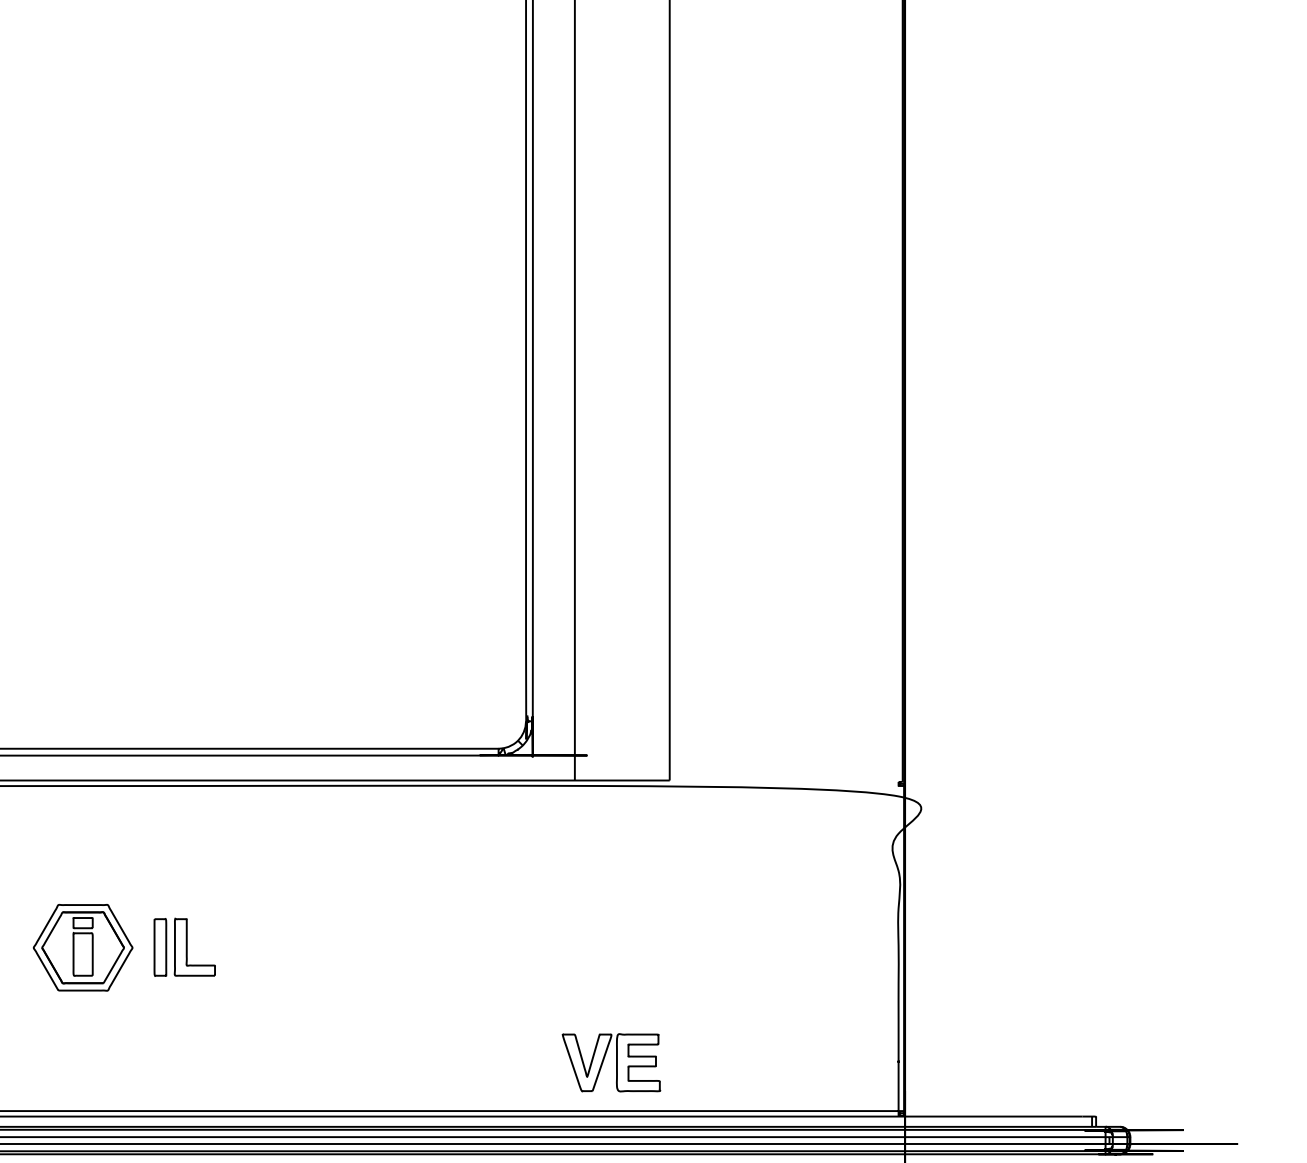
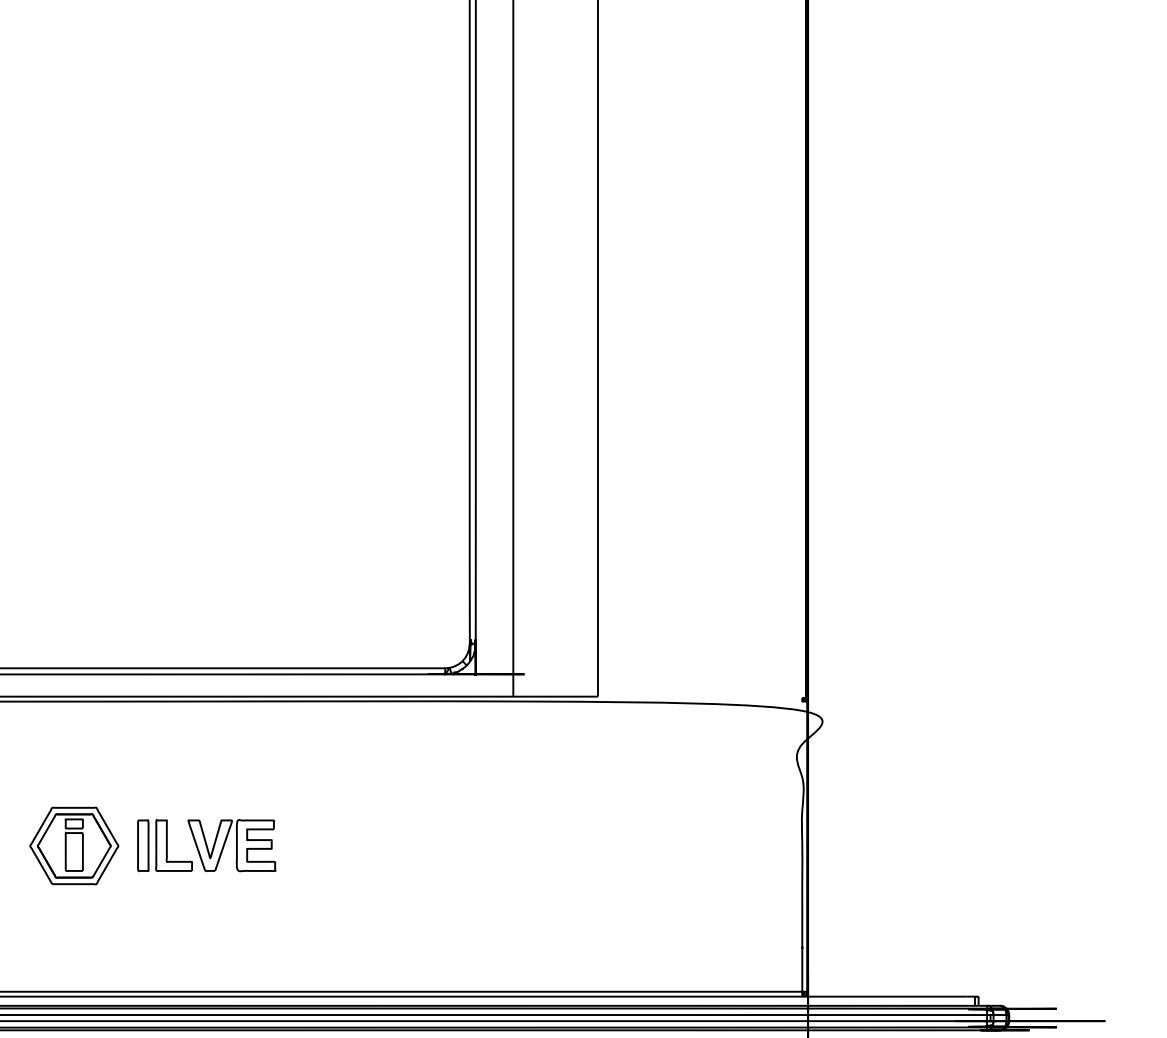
part: (610, 1062) -> (231, 845), moved

